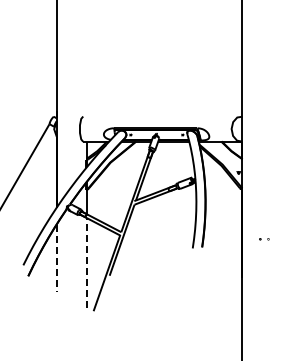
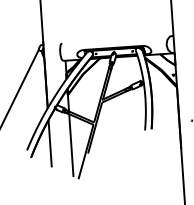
line: (56, 258) -> (49, 144), dashed -> solid
line: (86, 262) -> (71, 145), dashed -> solid

